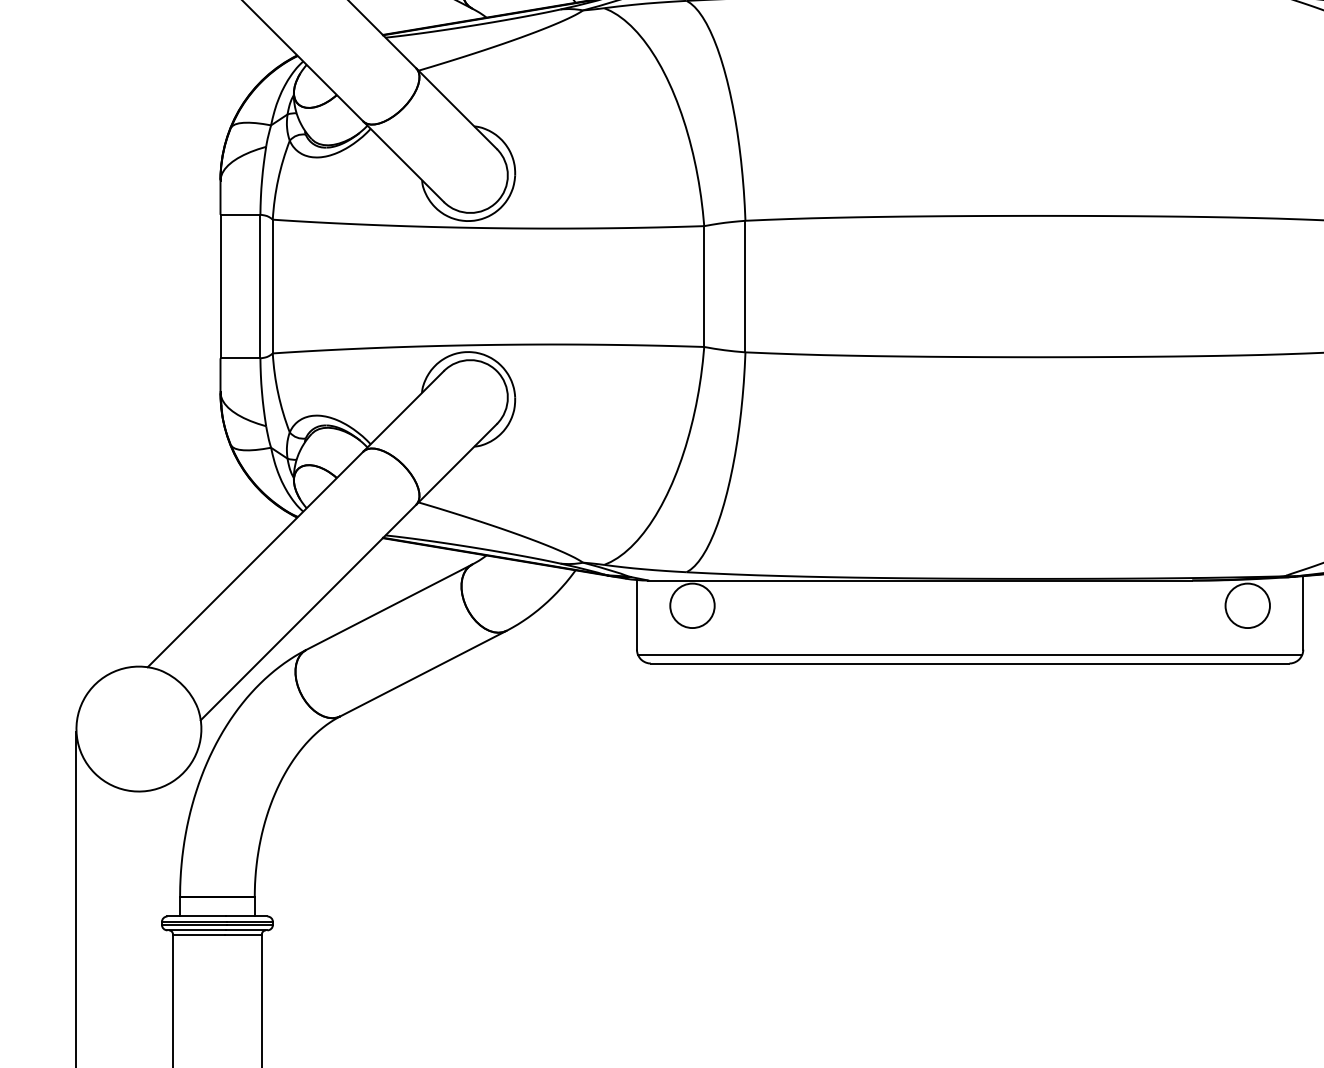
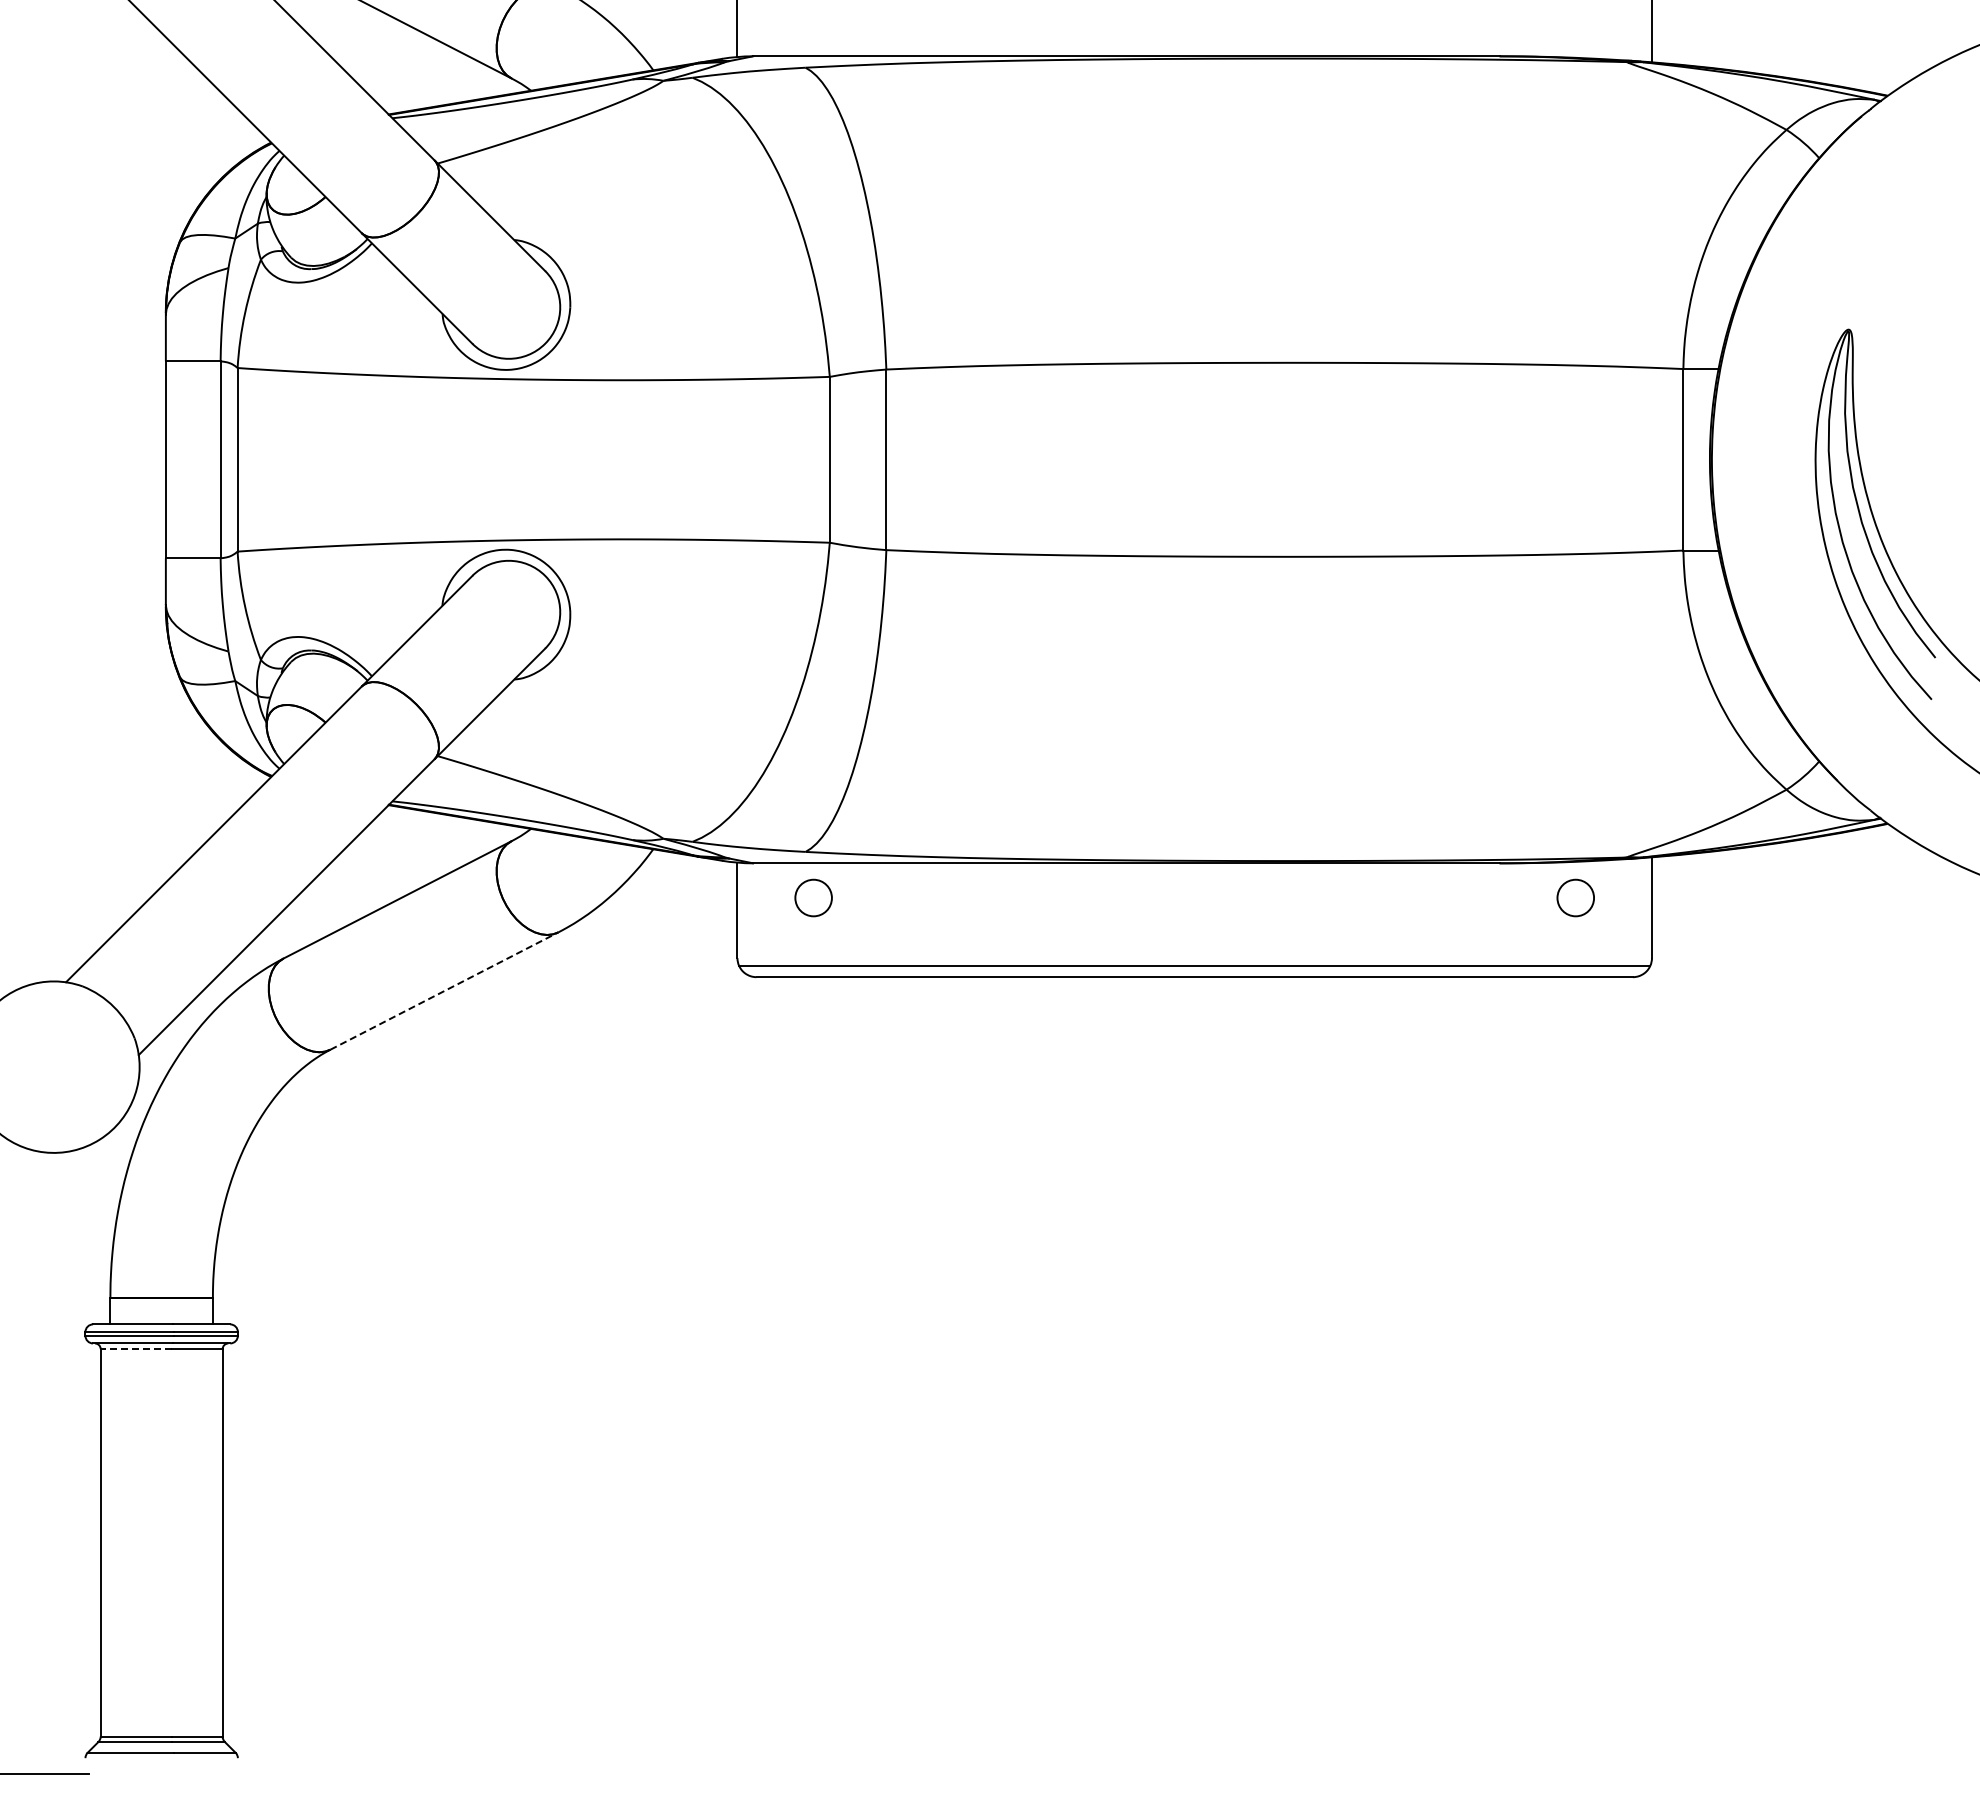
circle: (692, 605) -> (813, 897), size x0.6
circle: (1247, 605) -> (1575, 897), size x0.6
line: (423, 673) -> (444, 990), solid -> dashed
line: (199, 934) -> (136, 1349), solid -> dashed

